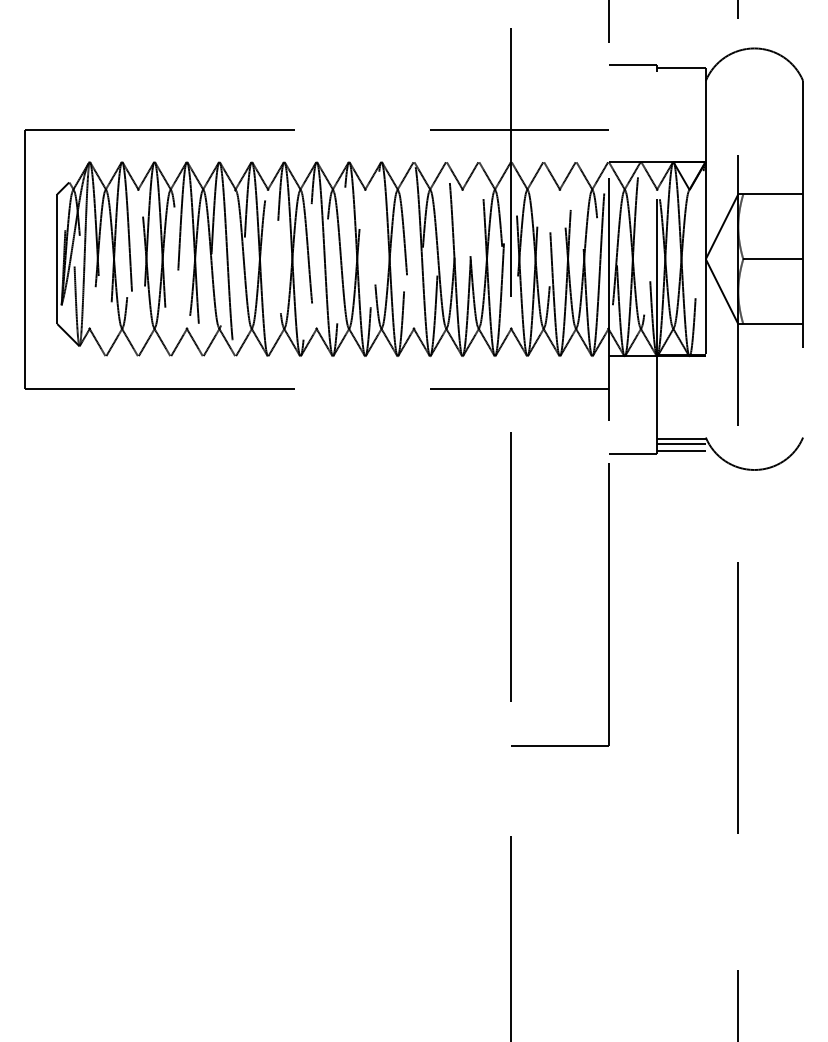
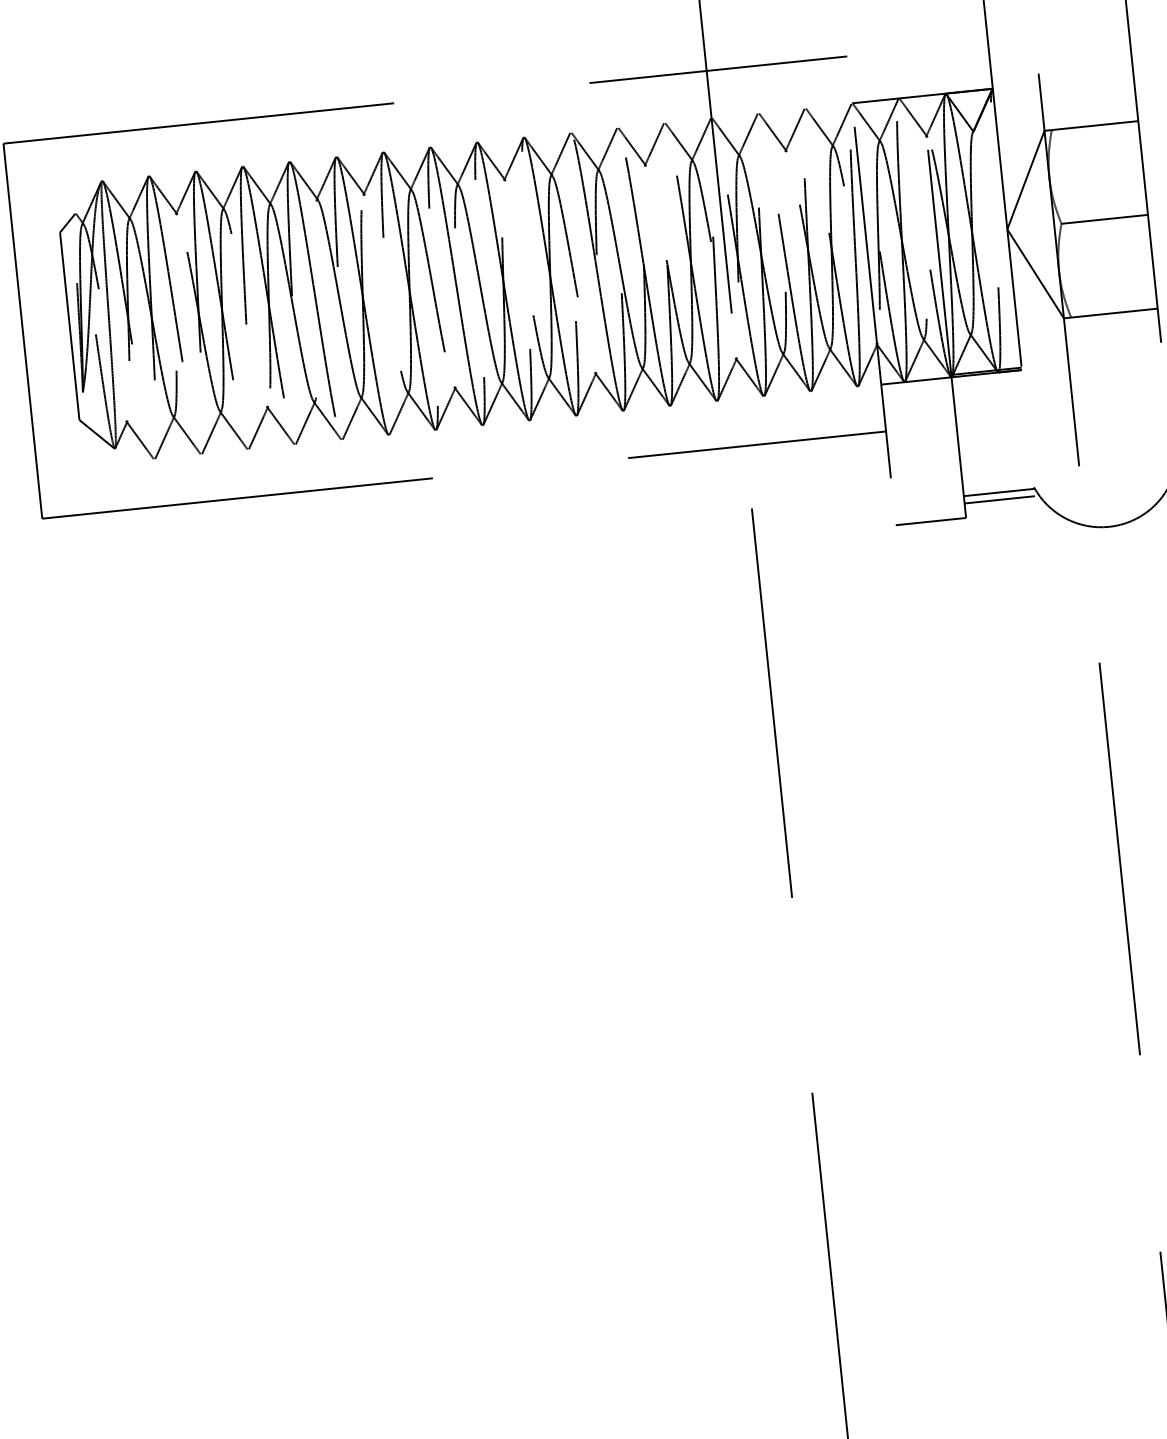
line: (681, 450) -> (1000, 509), removed
part: (608, 604) -> (918, 743), removed

